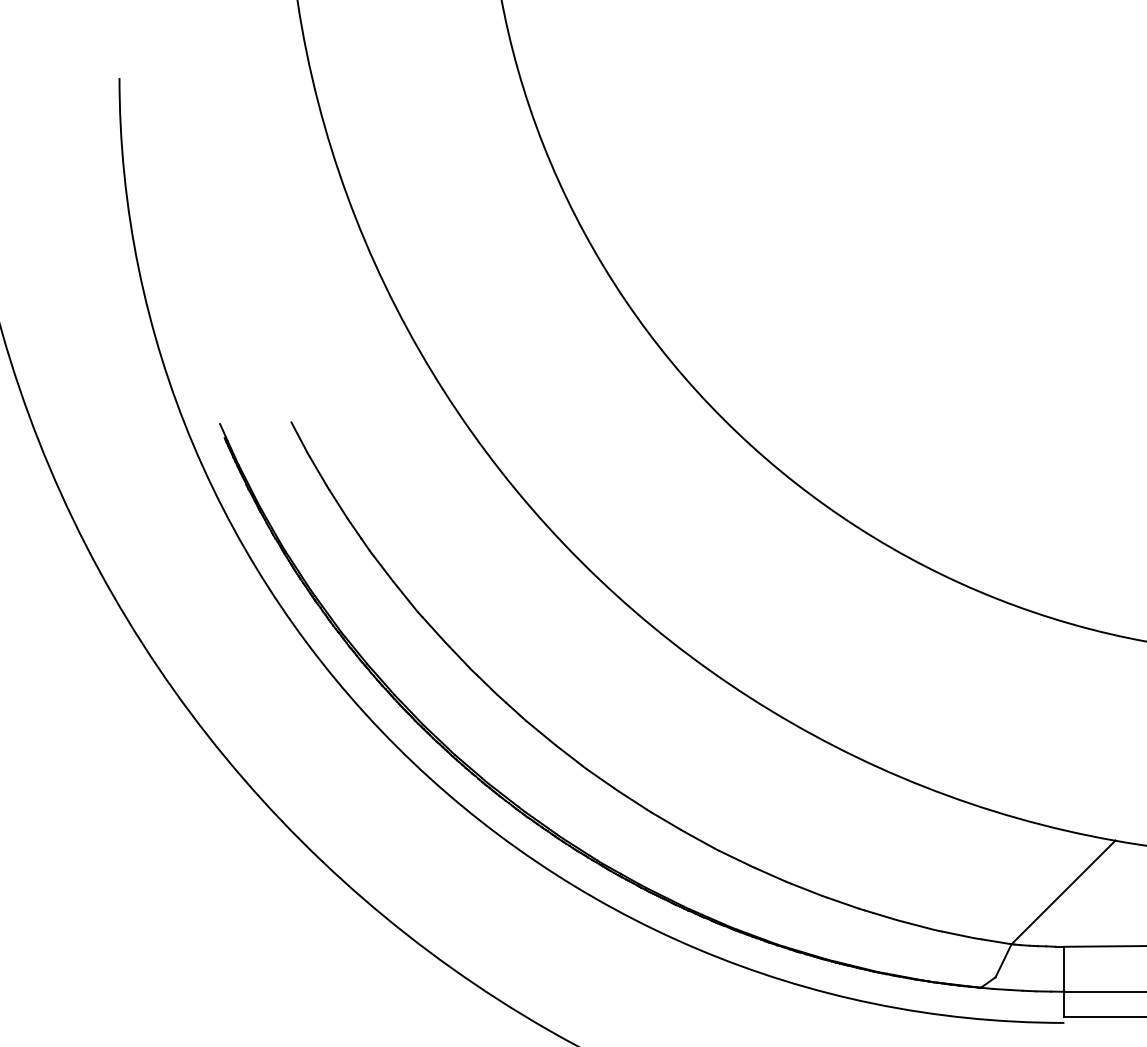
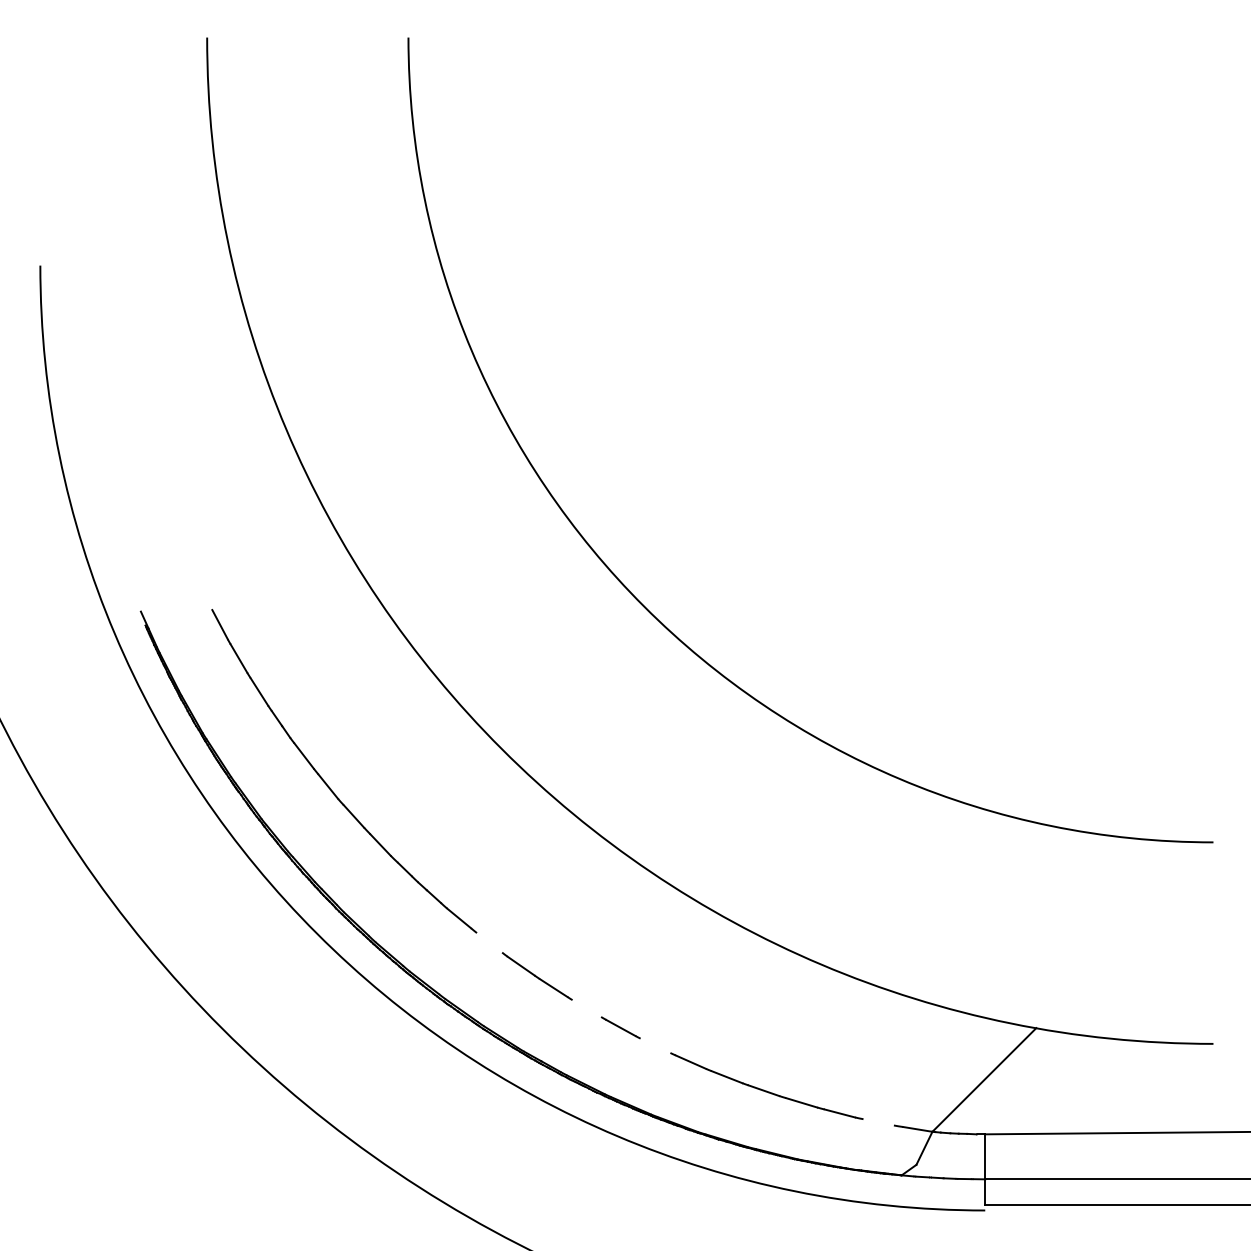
line: (568, 754) -> (489, 942), removed
line: (665, 820) -> (586, 1008), removed
line: (734, 857) -> (655, 1045), removed
line: (957, 934) -> (878, 1122), removed

